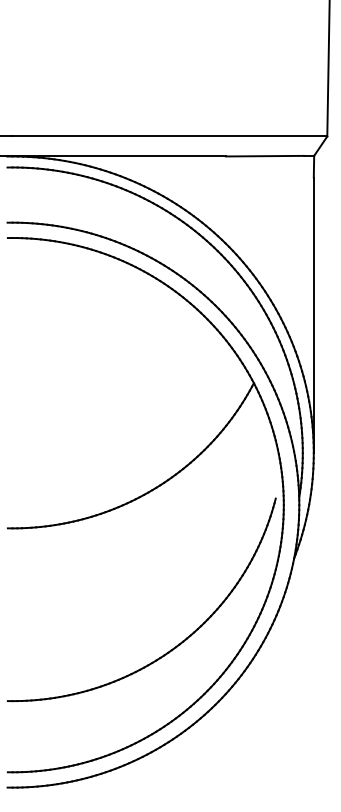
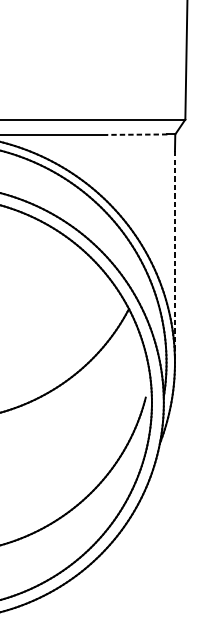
line: (264, 156) -> (137, 134), solid -> dashed
line: (313, 315) -> (174, 257), solid -> dashed

